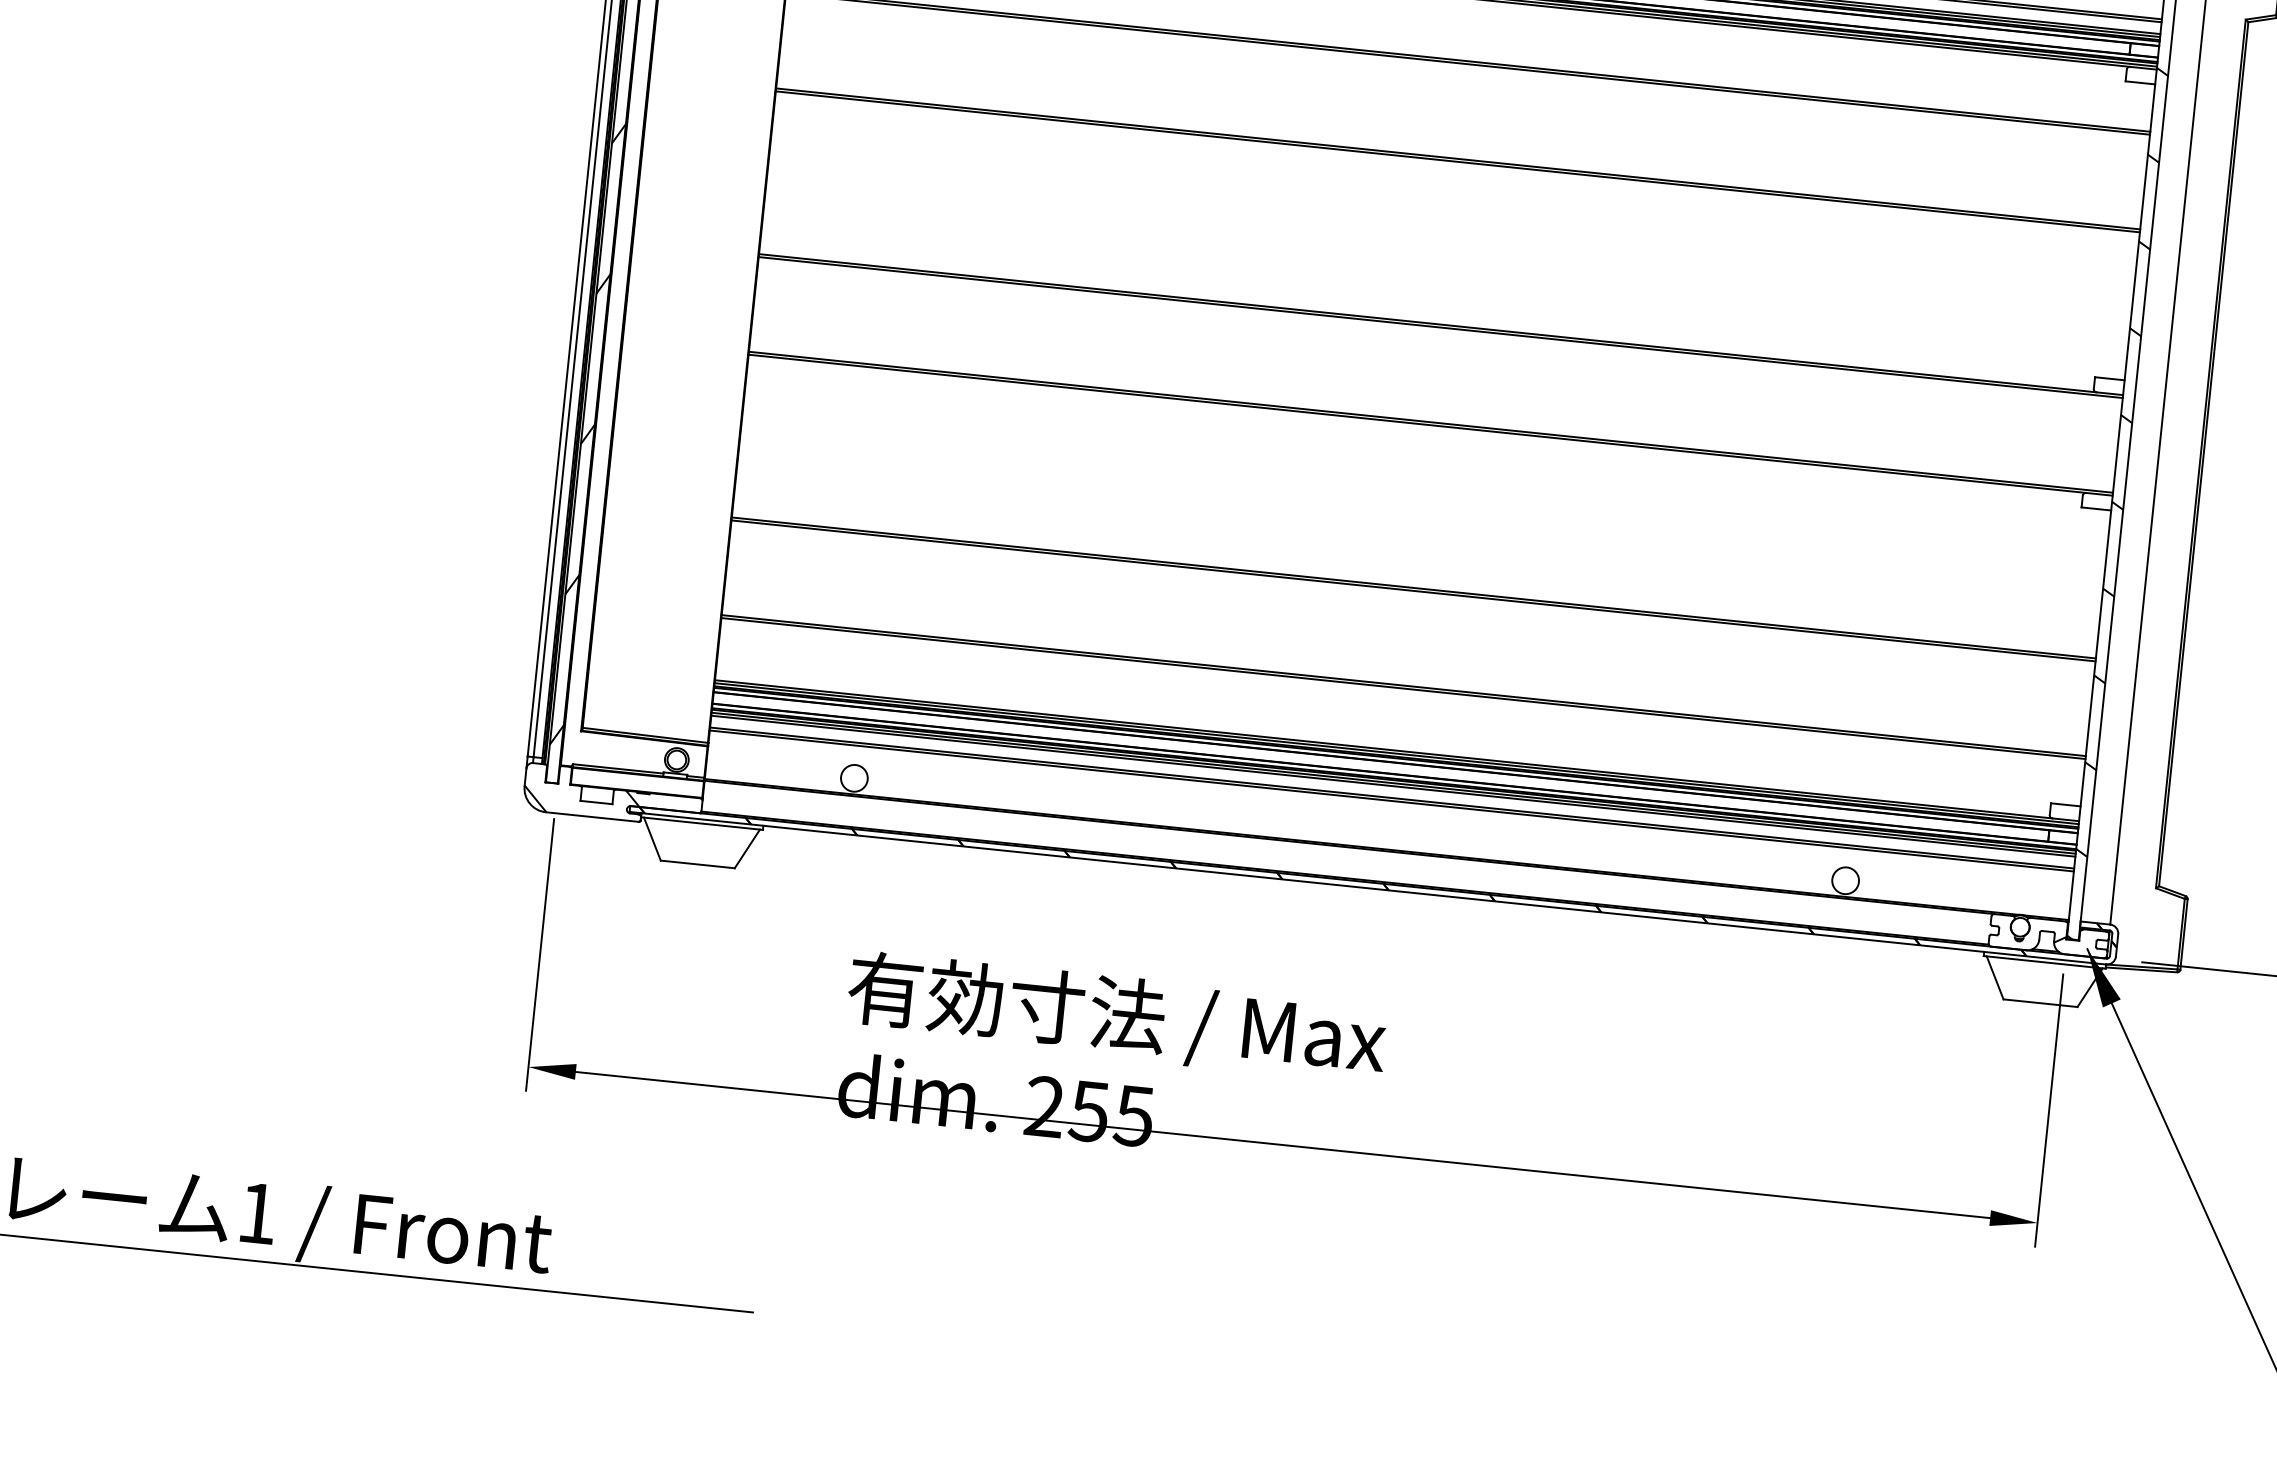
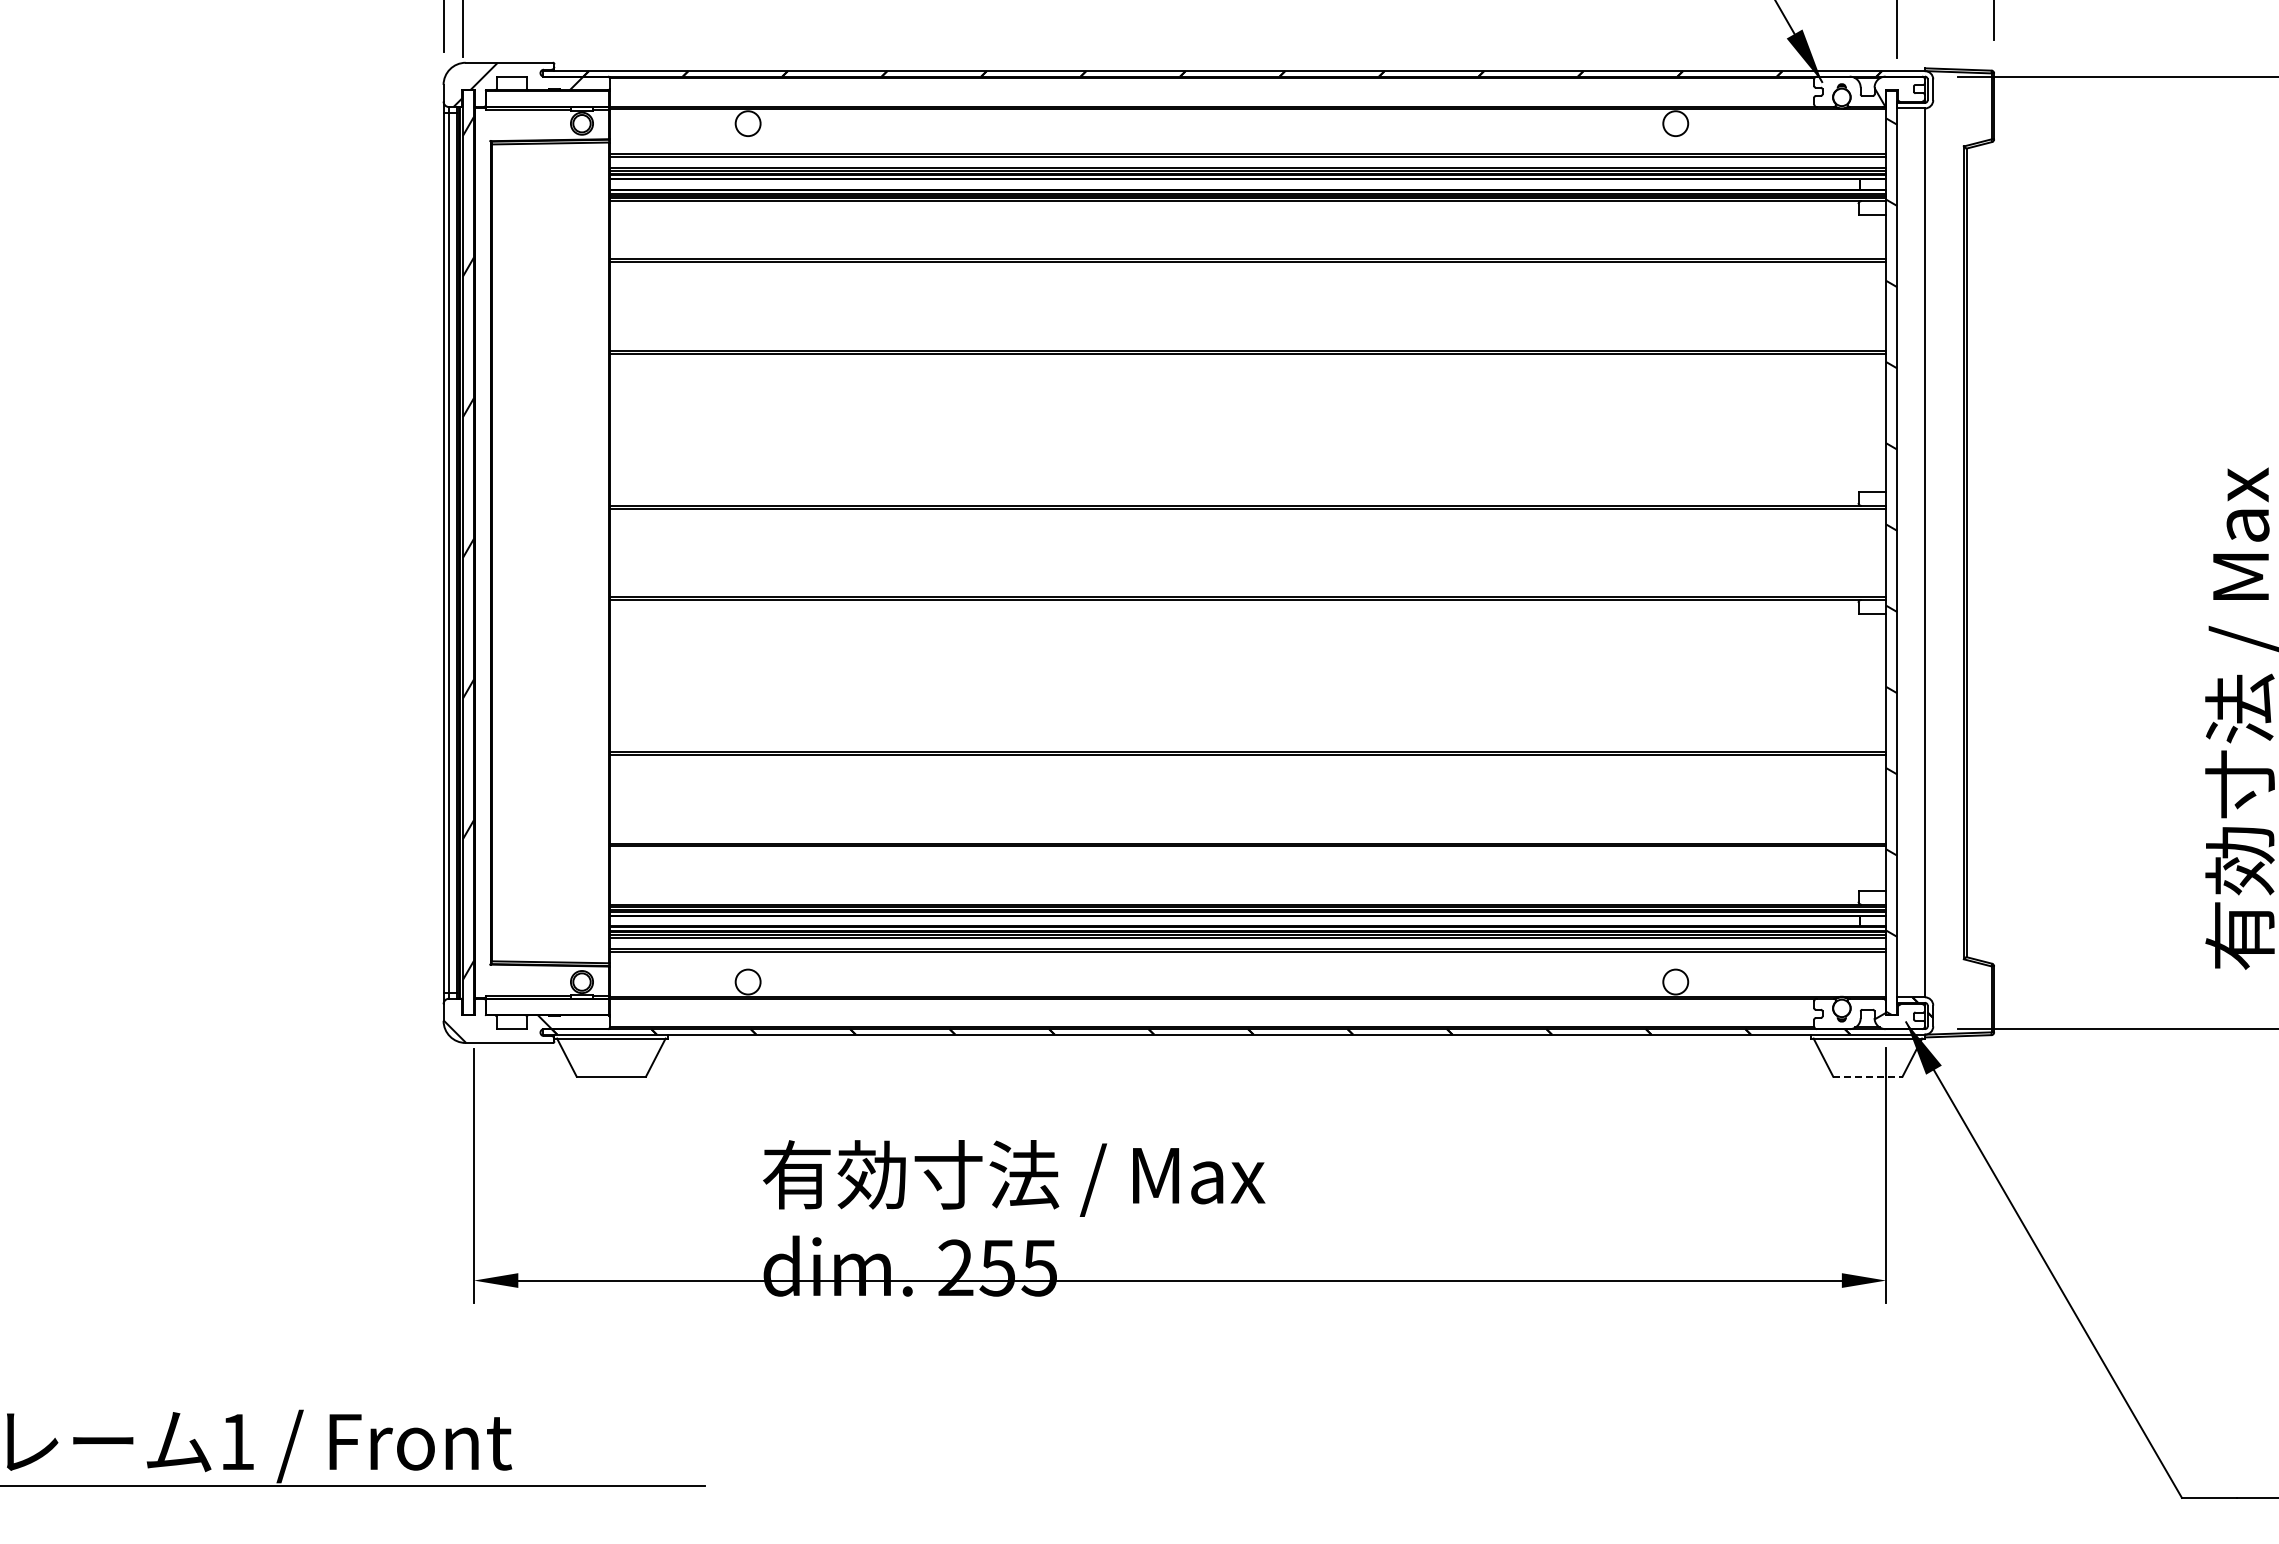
line: (2040, 1002) -> (1867, 1076), solid -> dashed

